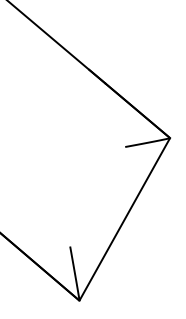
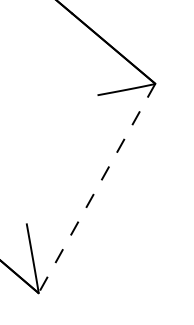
line: (124, 219) -> (96, 188), solid -> dashed

